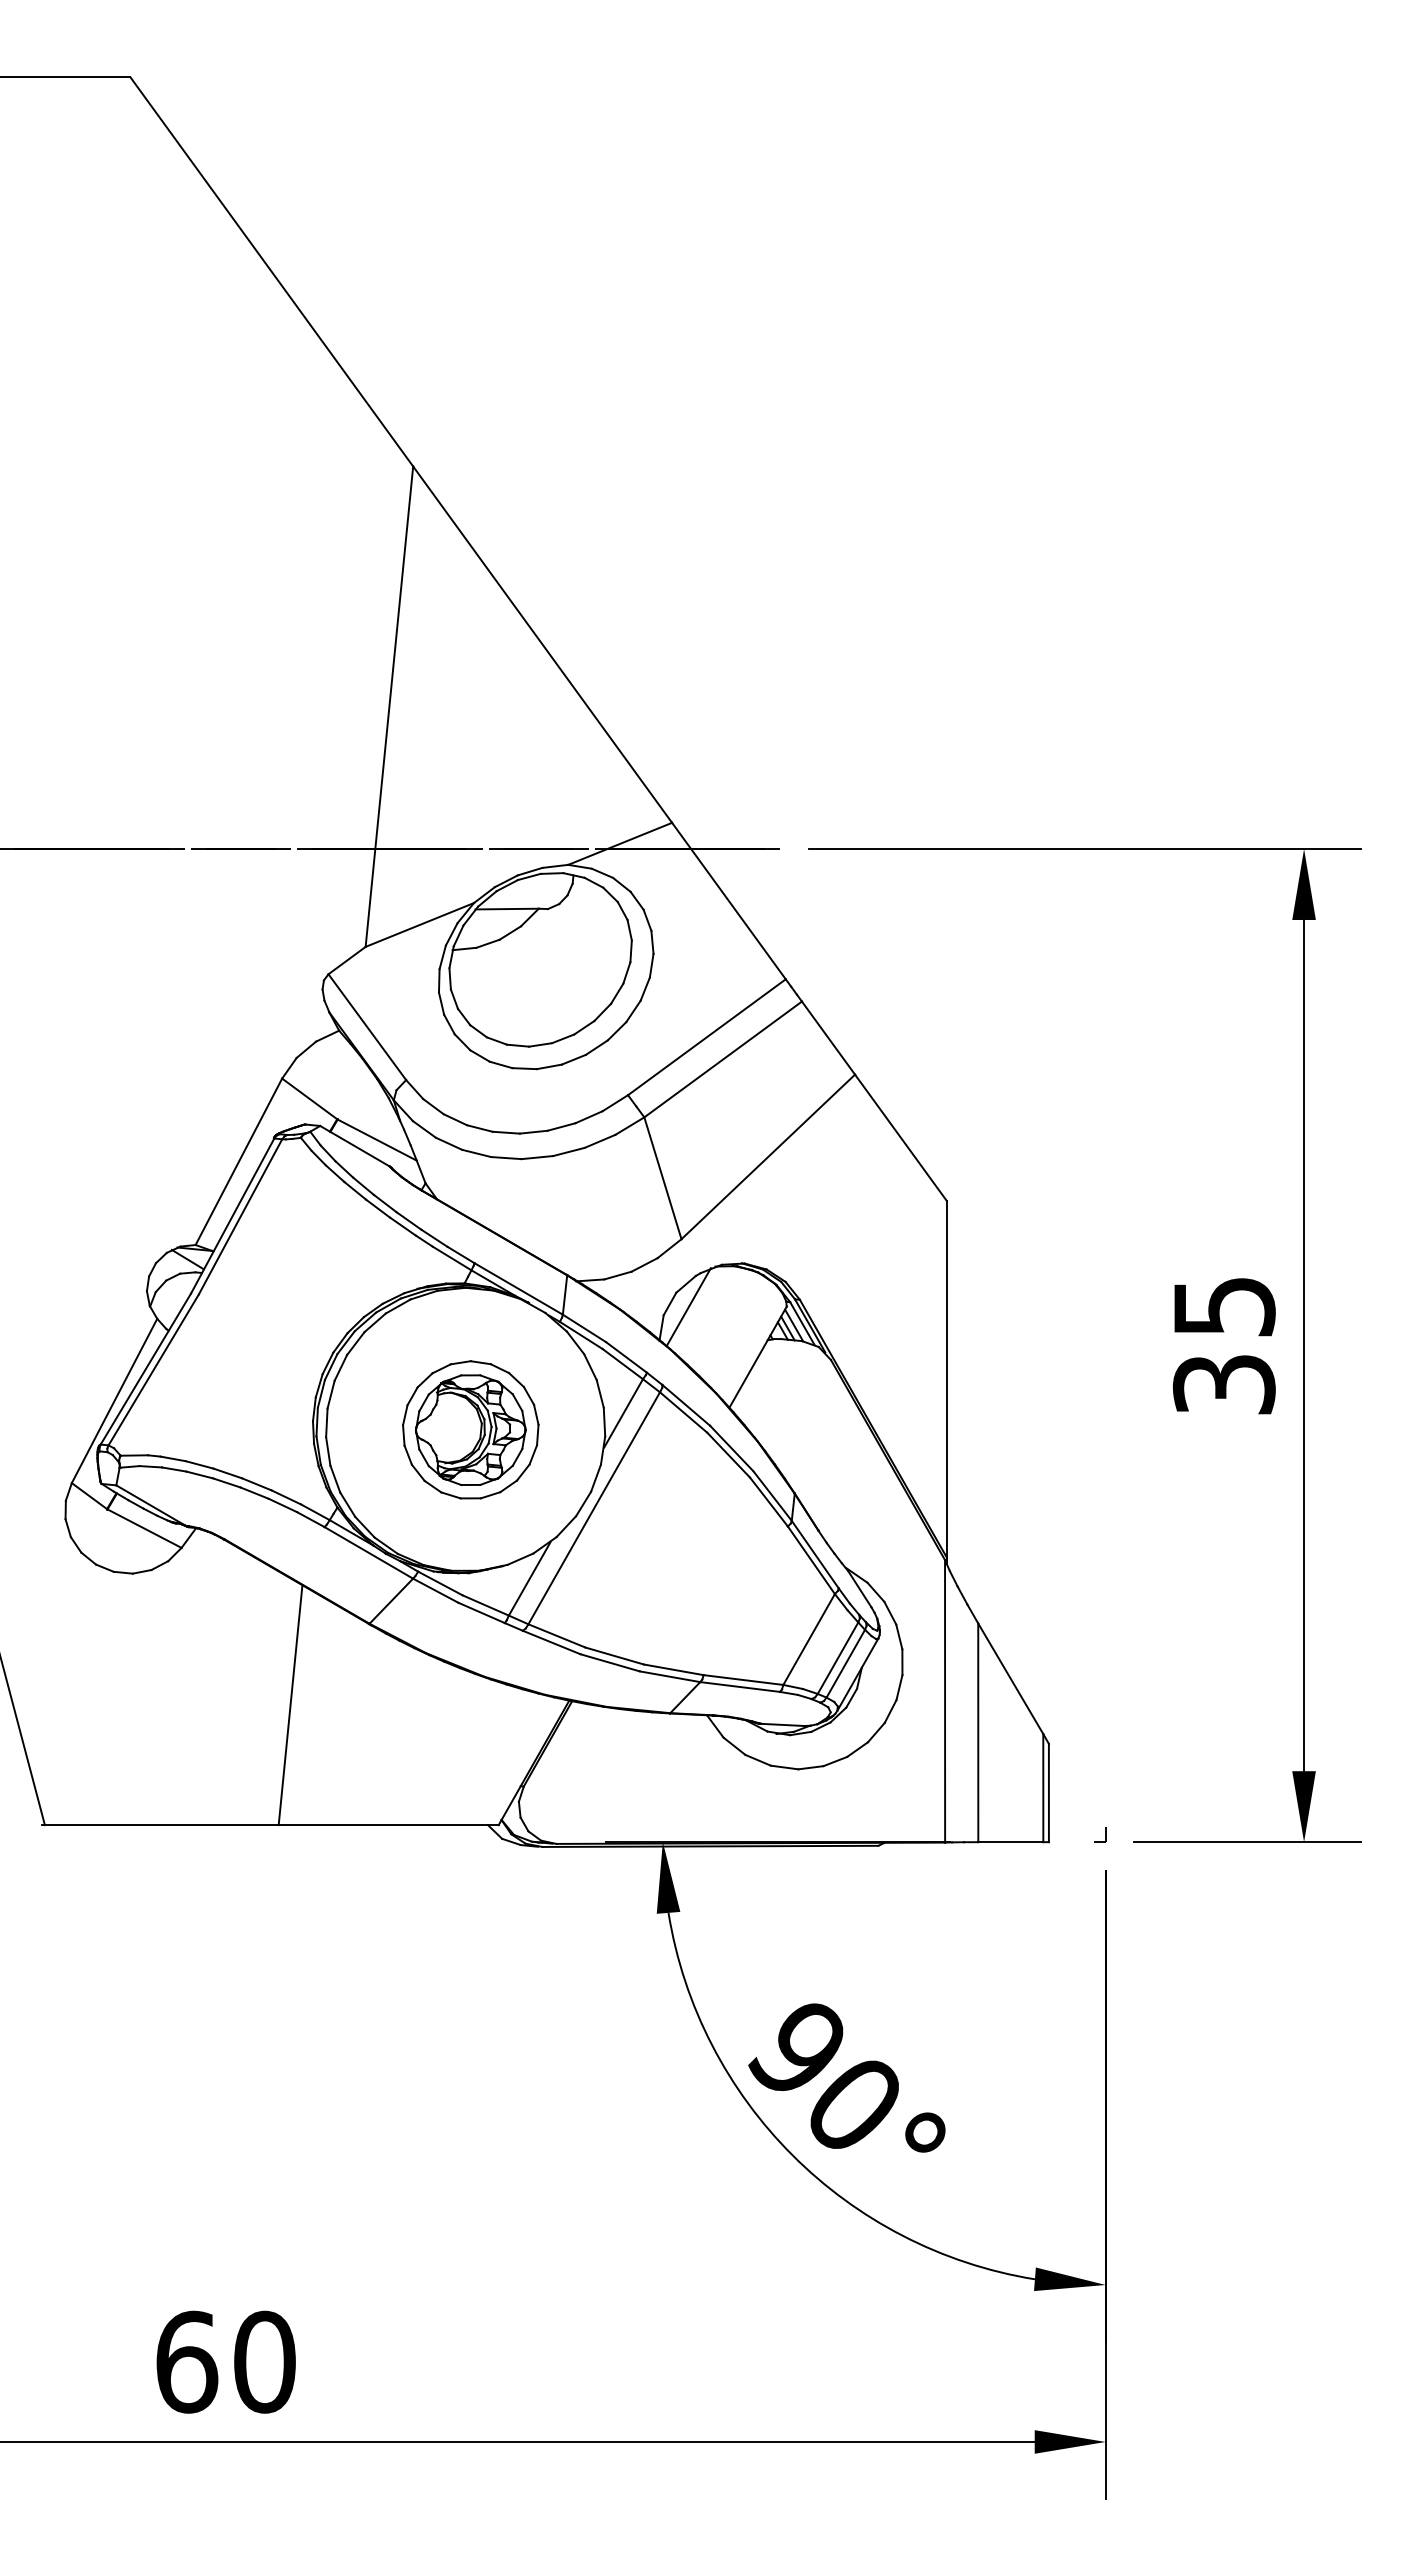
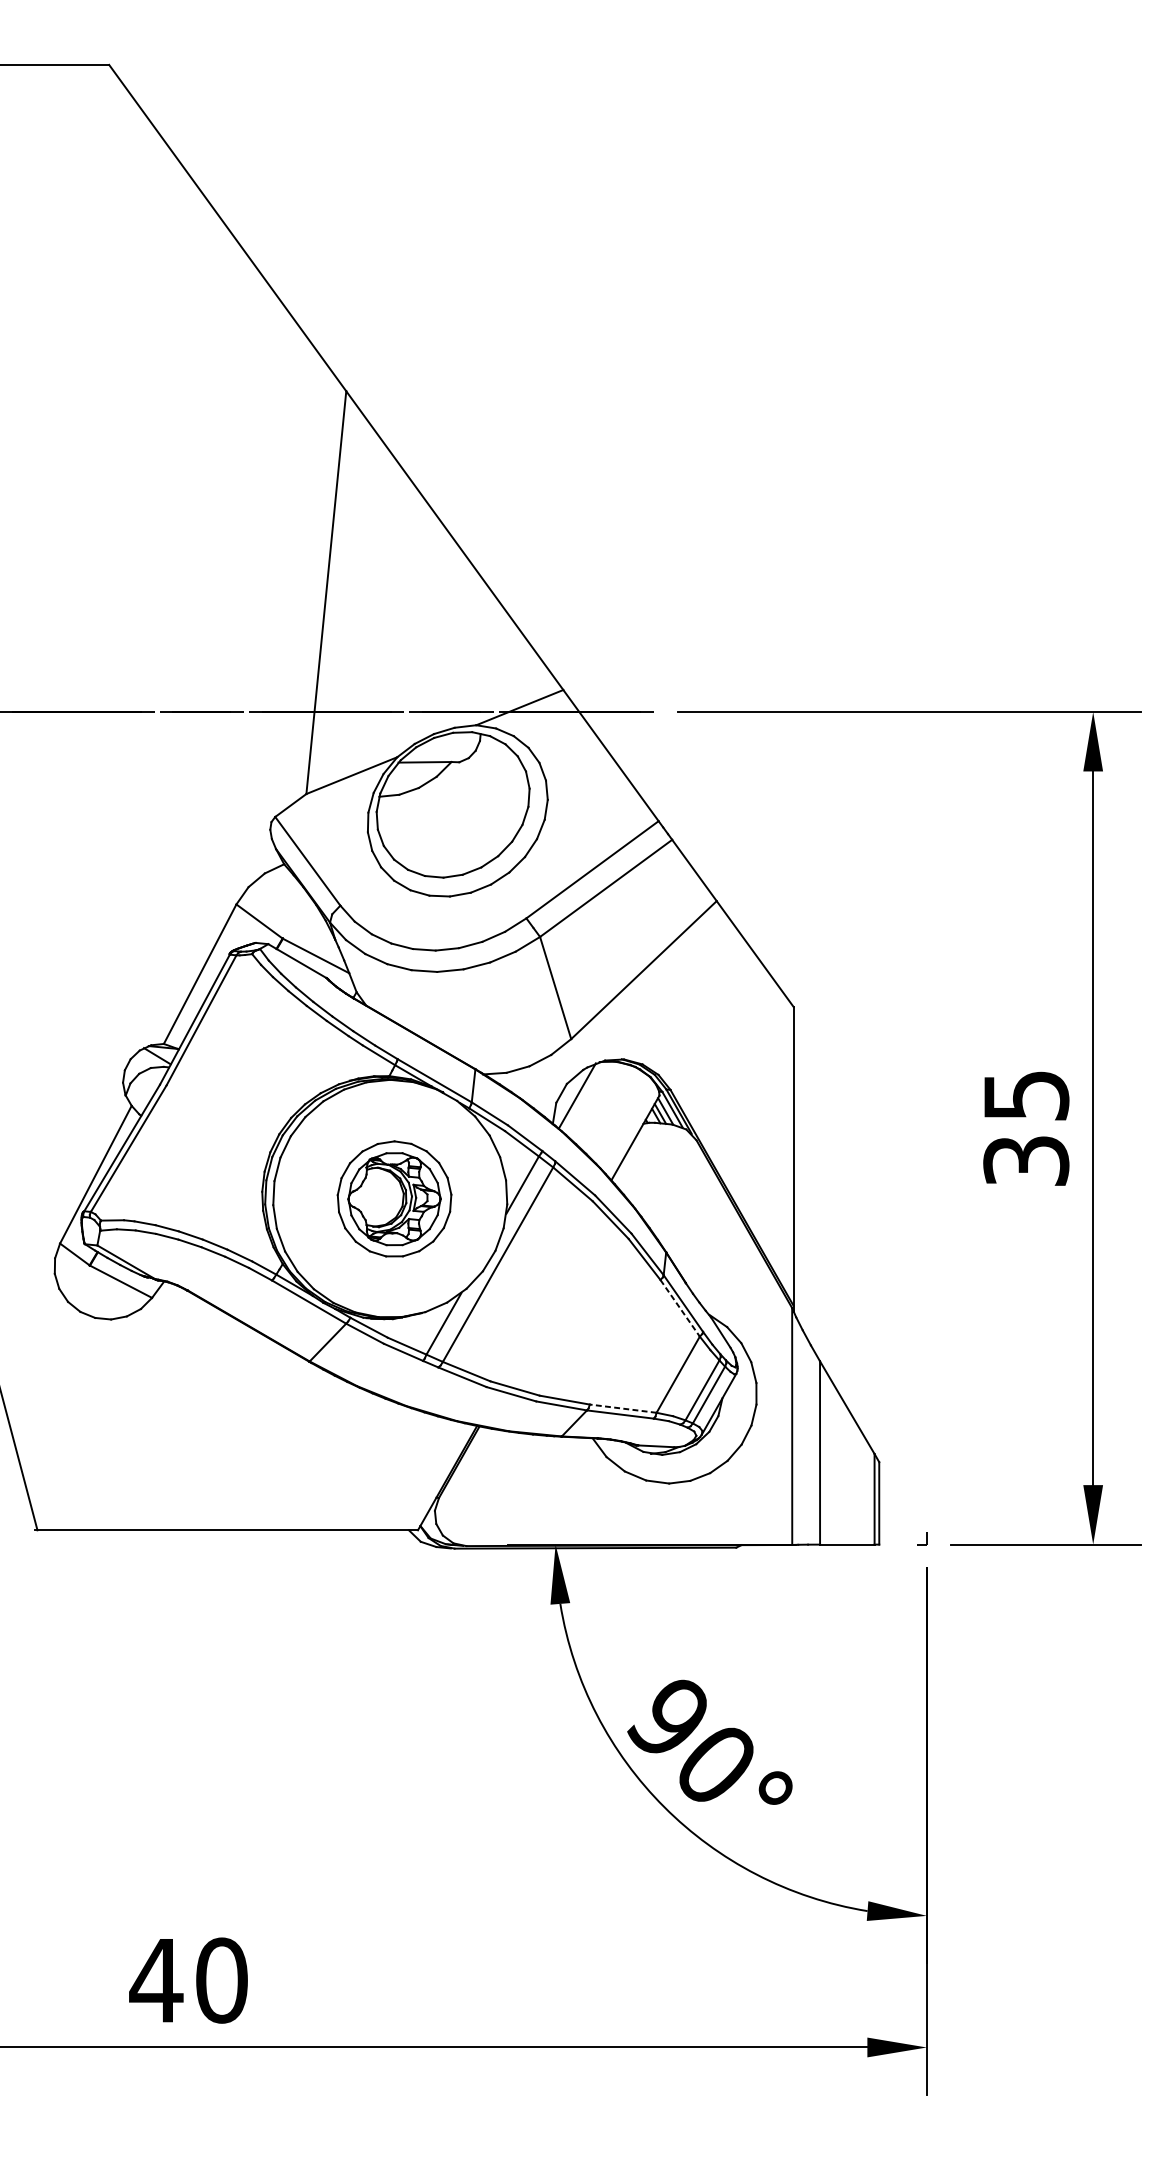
line: (811, 1560) -> (680, 1308), solid -> dashed
line: (742, 1679) -> (622, 1408), solid -> dashed
line: (290, 1705) -> (243, 1430), removed
text: (186, 2361) -> (156, 1980), 60 -> 40

